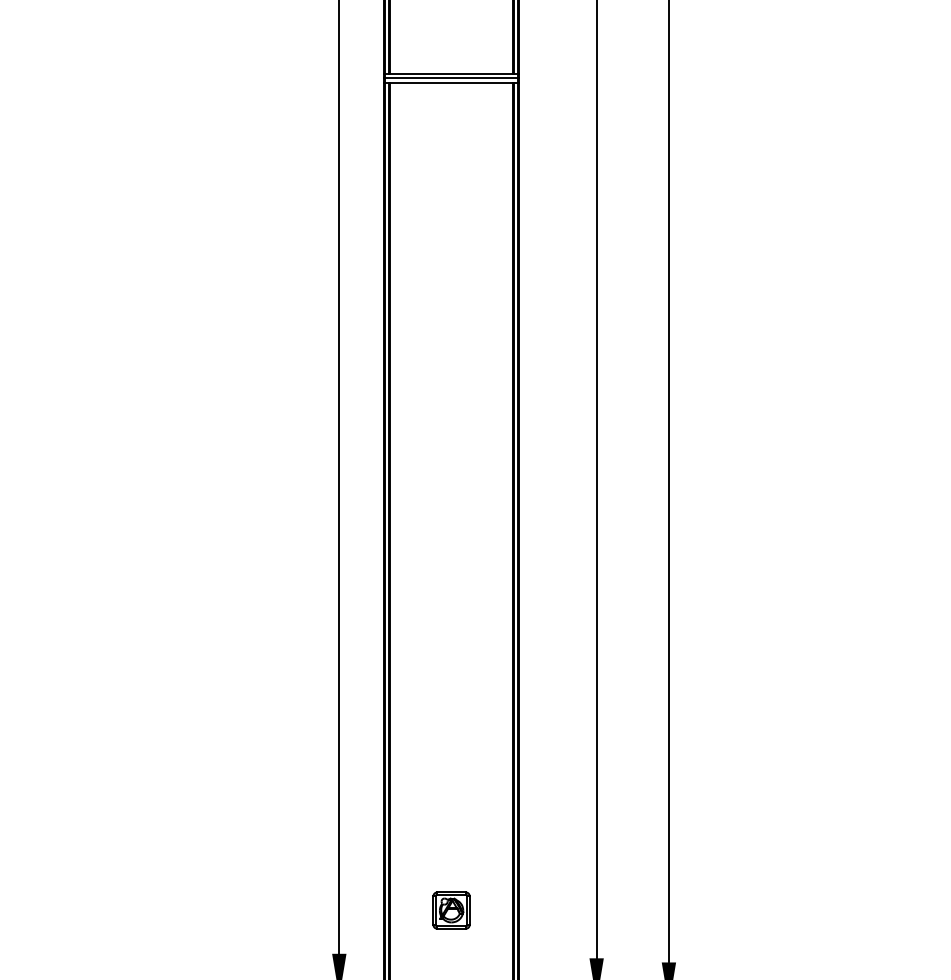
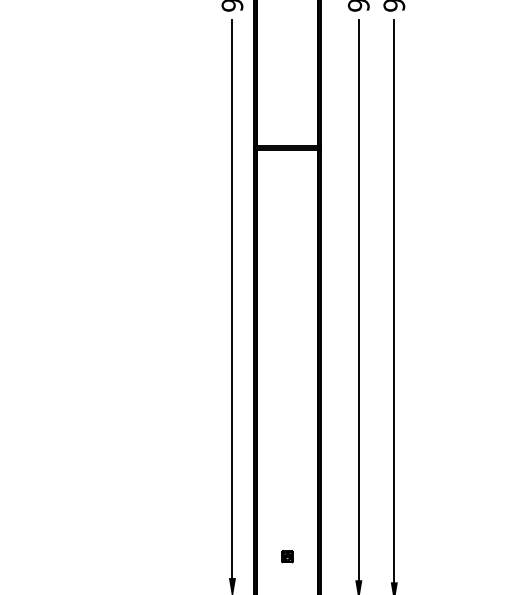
part: (451, 909) -> (287, 556), size x0.62

